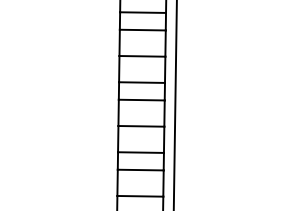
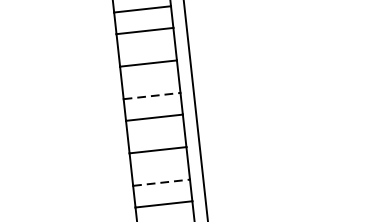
line: (142, 82) -> (152, 95), solid -> dashed
line: (141, 152) -> (162, 182), solid -> dashed

